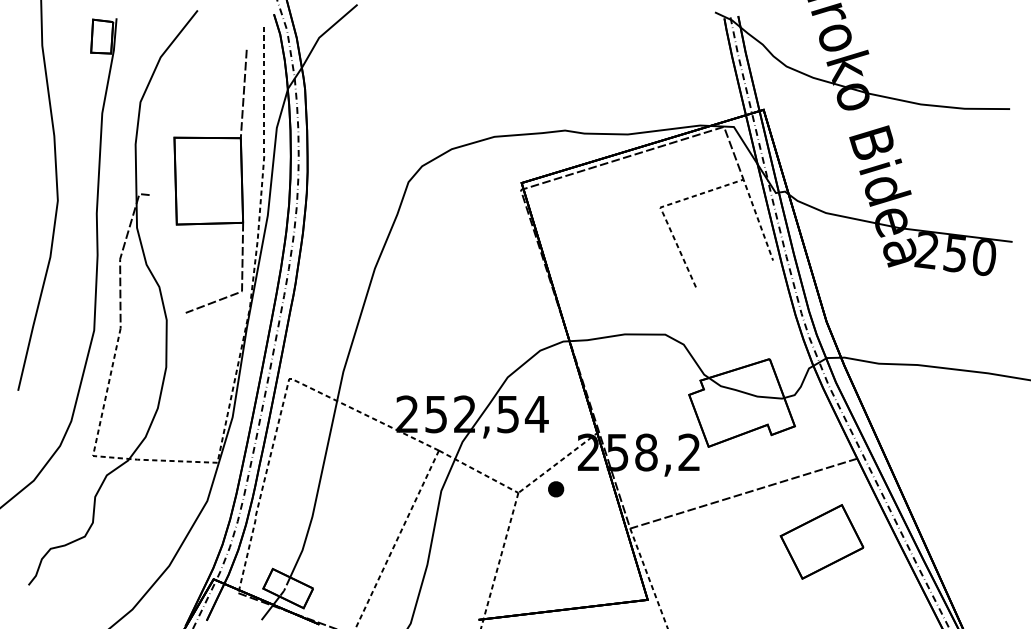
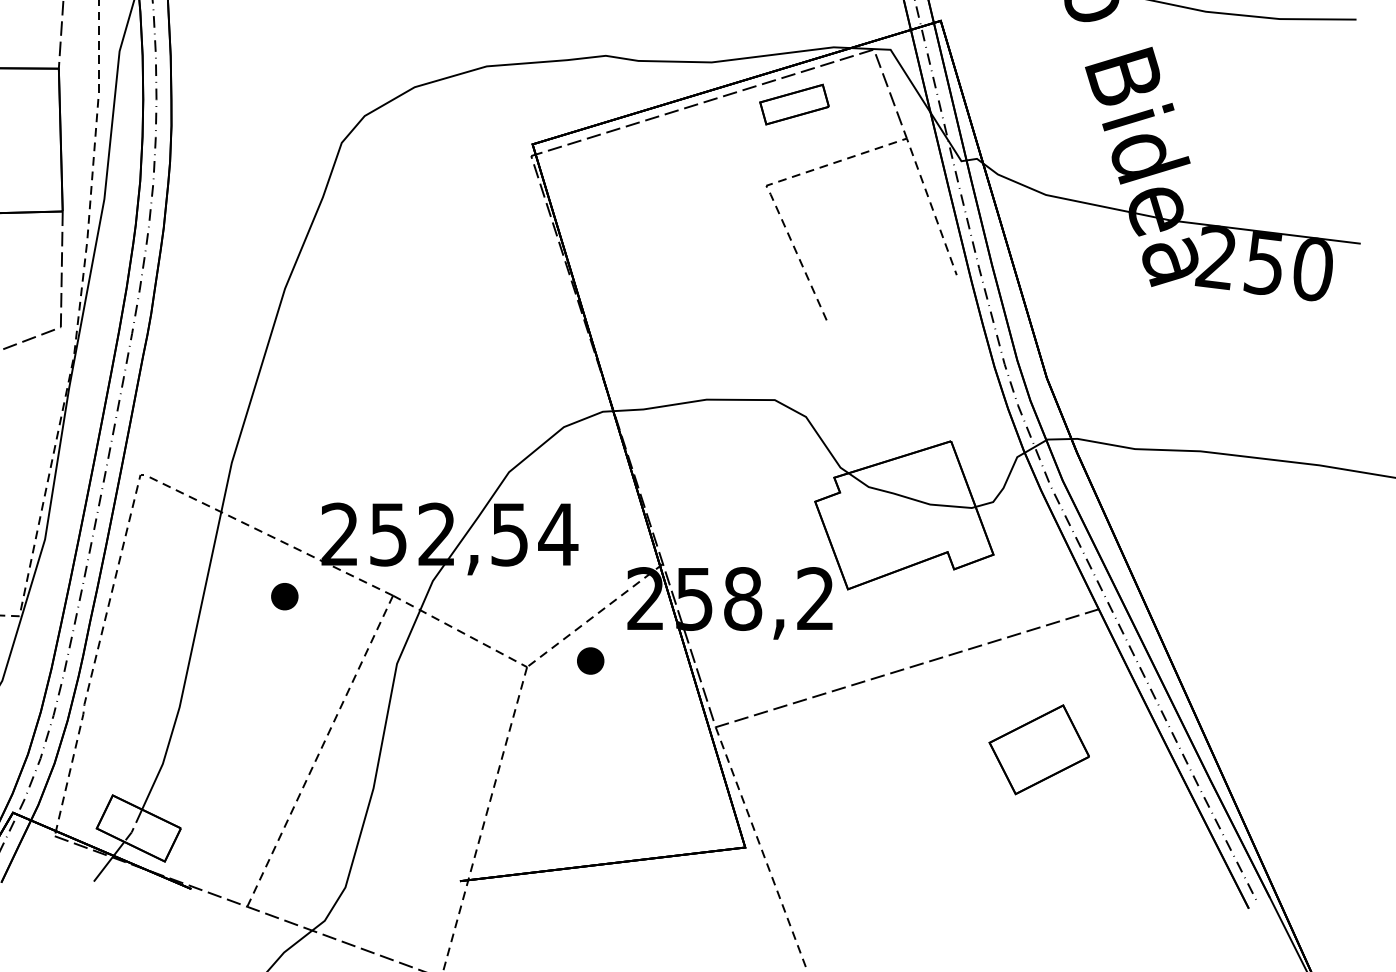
part: (676, 159) -> (793, 104), added
part: (374, 451) -> (284, 597), added
part: (821, 541) -> (1038, 749), size x0.71

